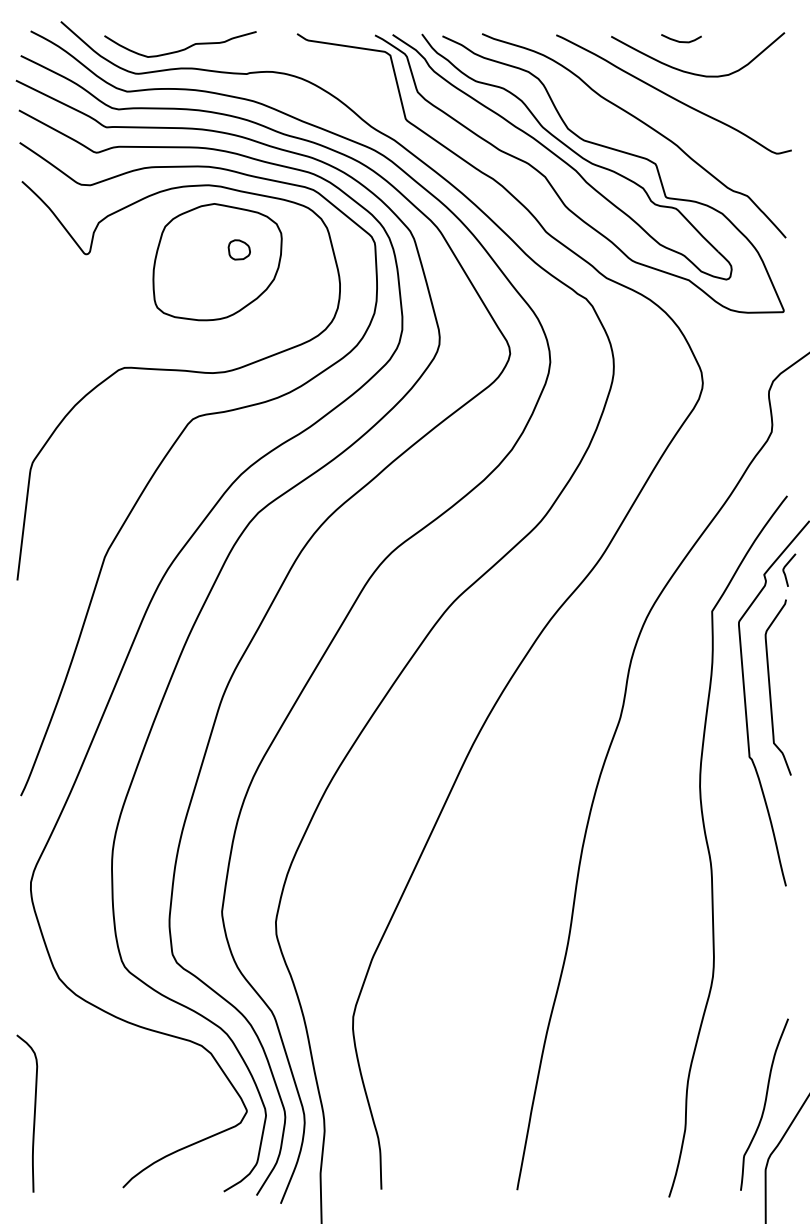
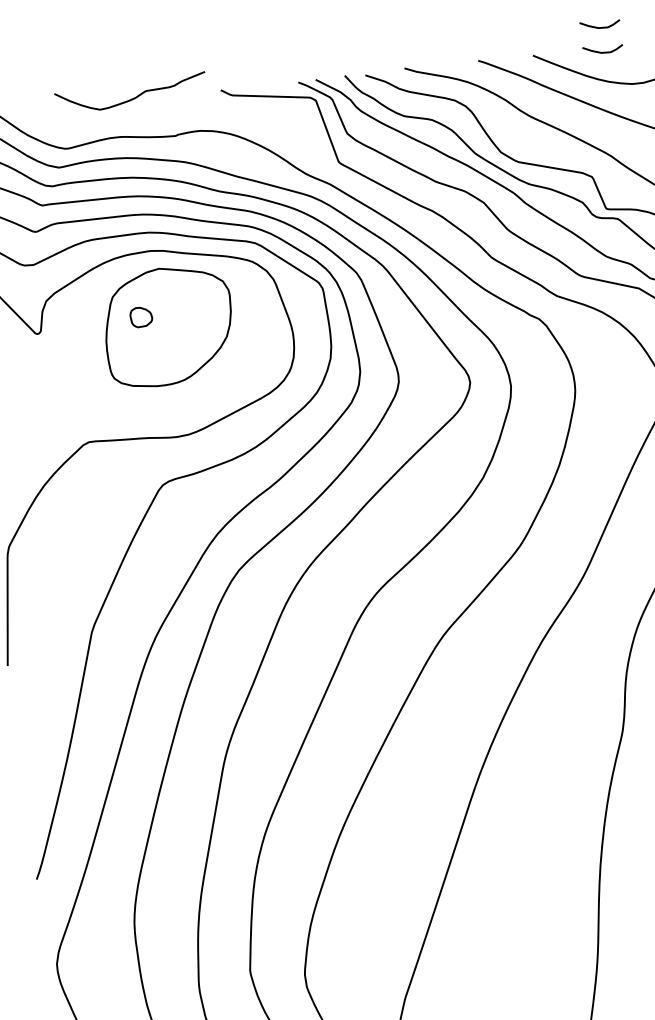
curve: (681, 16) -> (600, 27), added
curve: (183, 48) -> (134, 97), moved
part: (238, 249) -> (140, 316), moved

